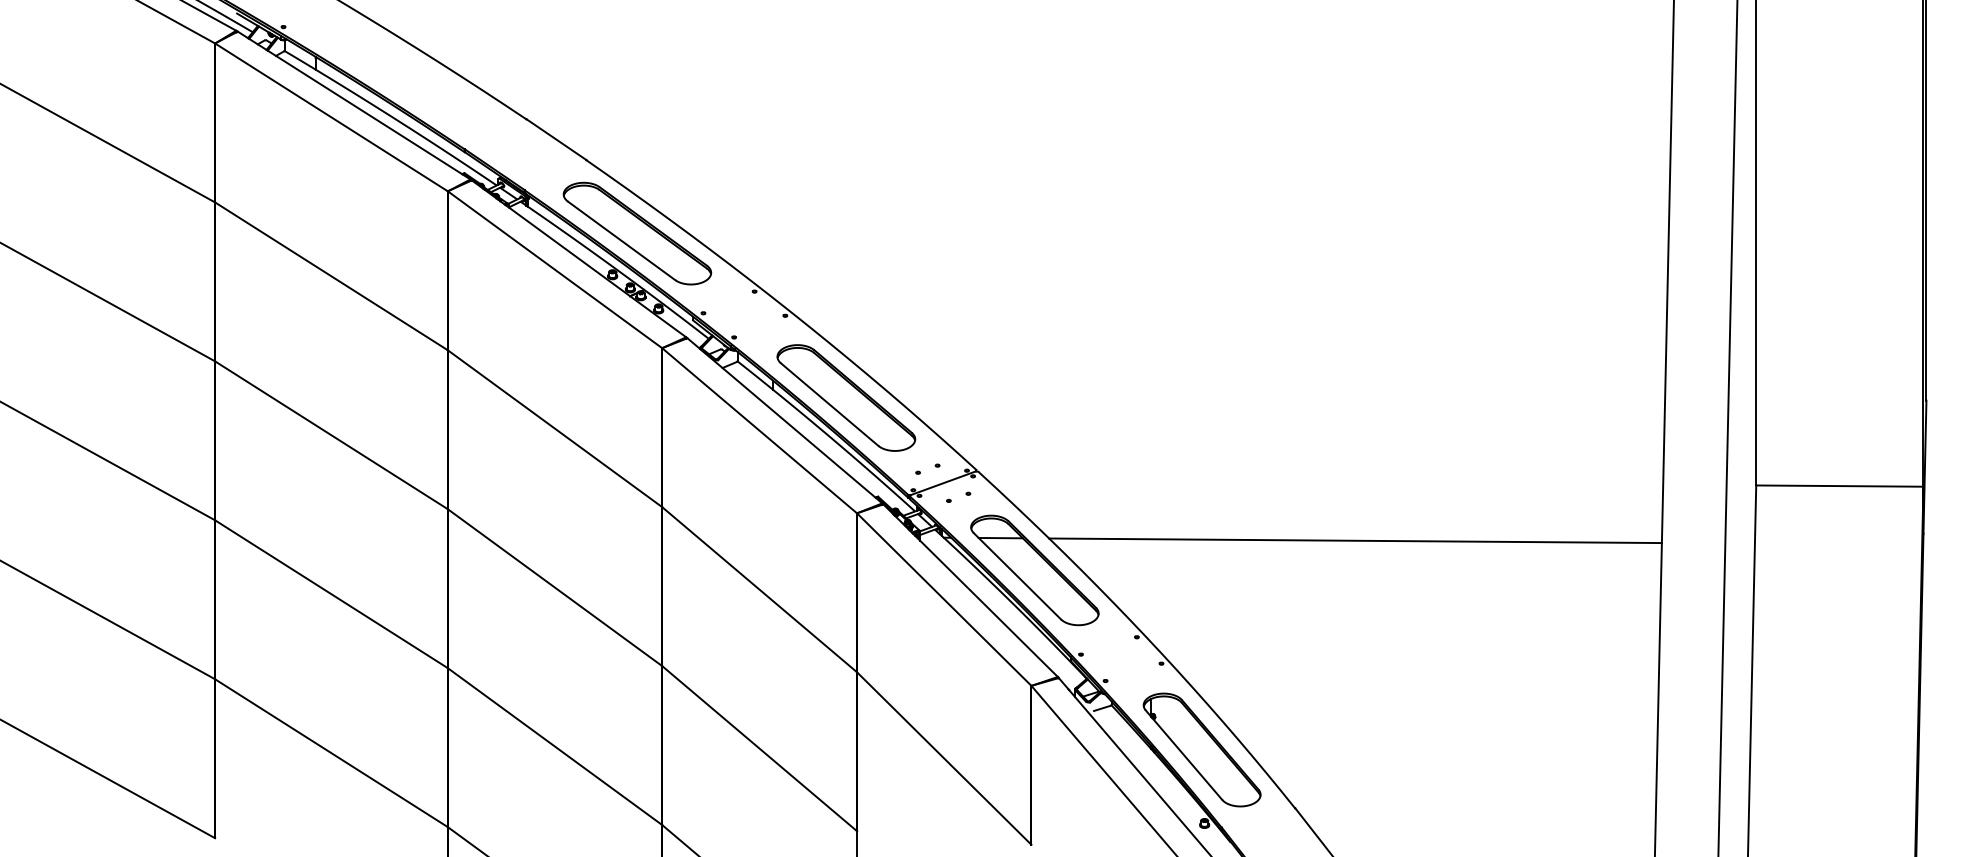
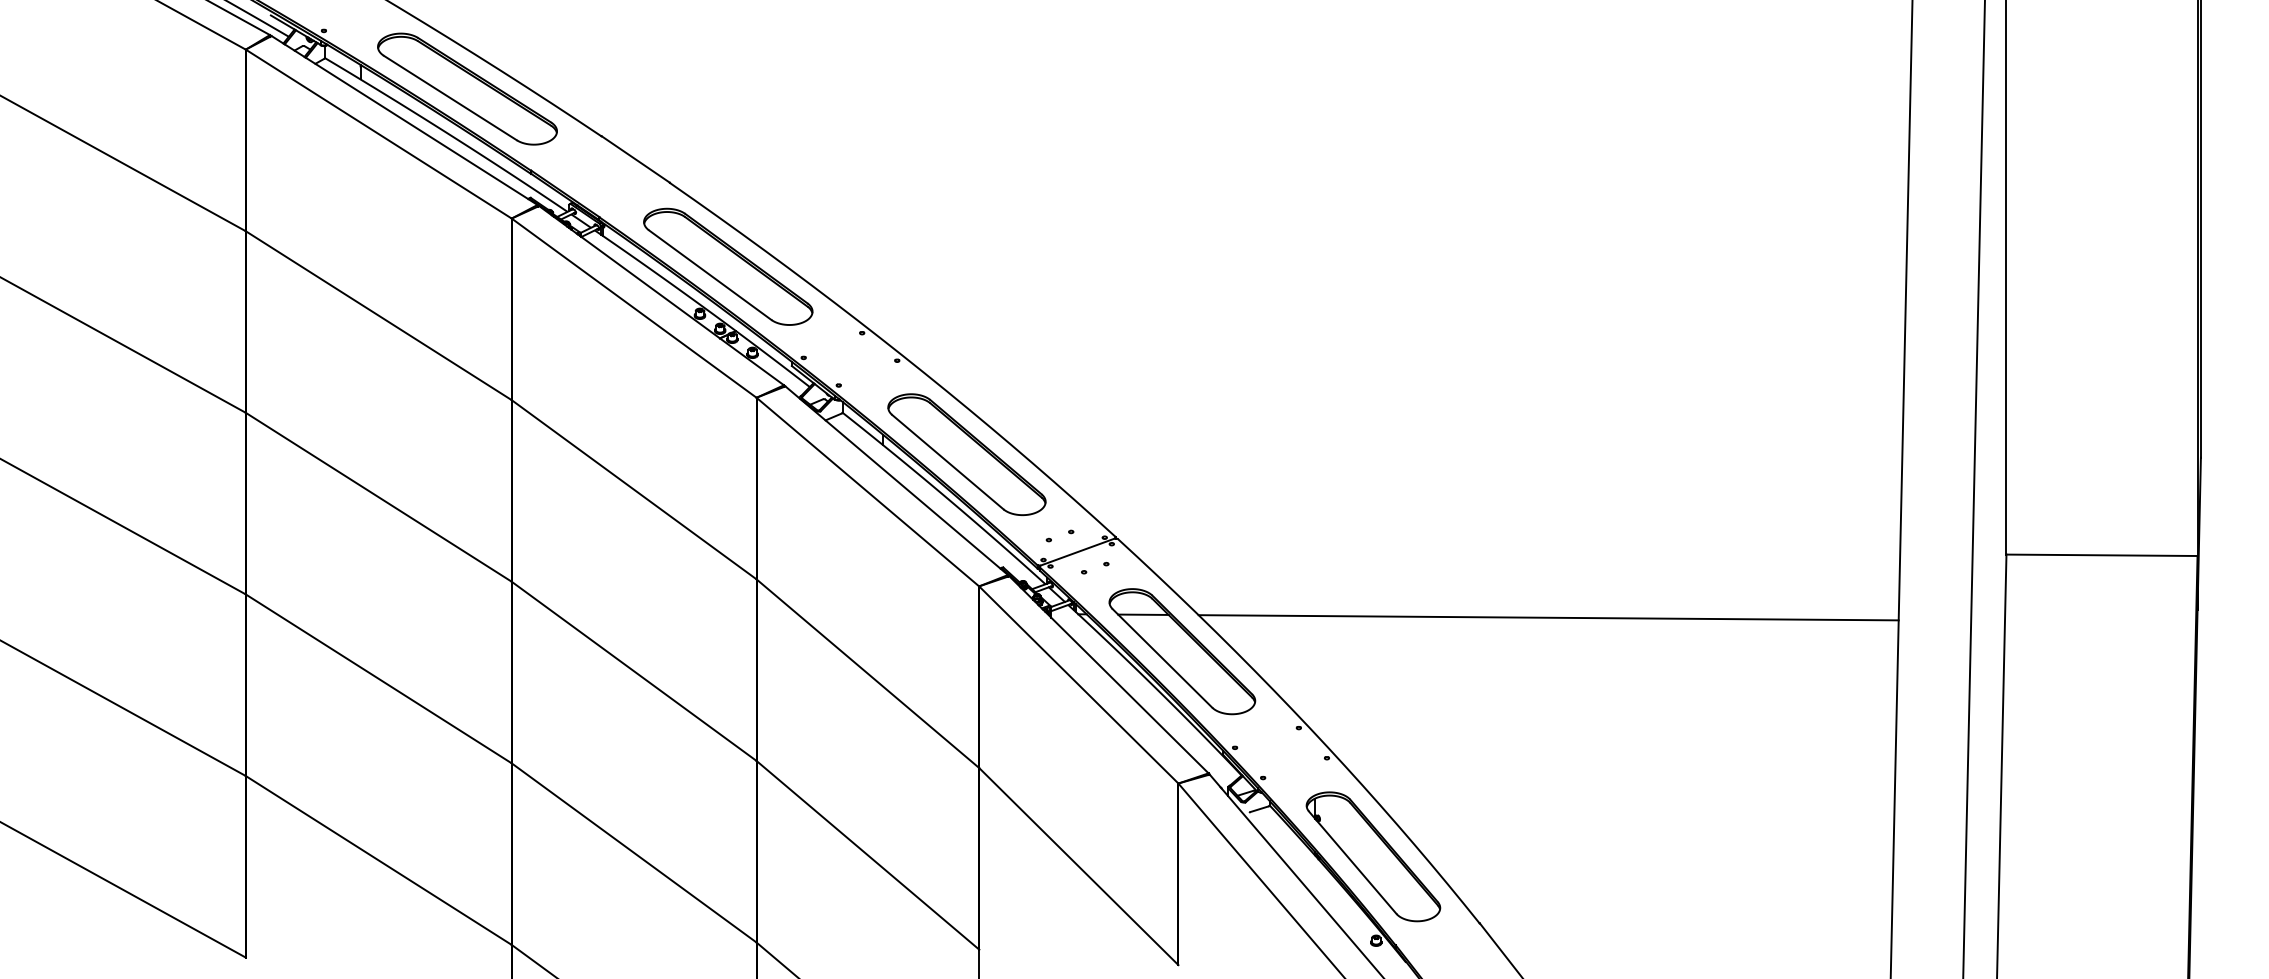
part: (409, 77) -> (467, 88), added

